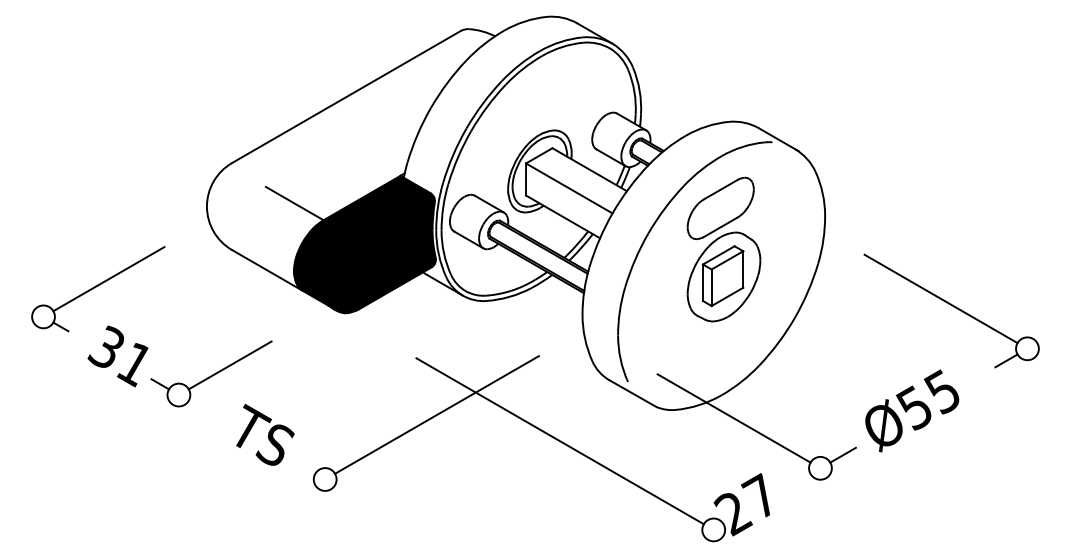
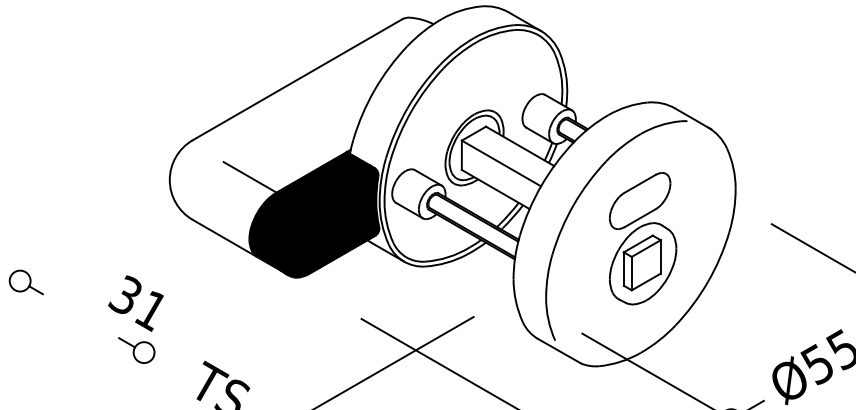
part: (723, 249) -> (642, 238), moved
line: (108, 279) -> (79, 246), removed
text: (117, 356) -> (135, 303), moved
line: (229, 365) -> (190, 325), removed

